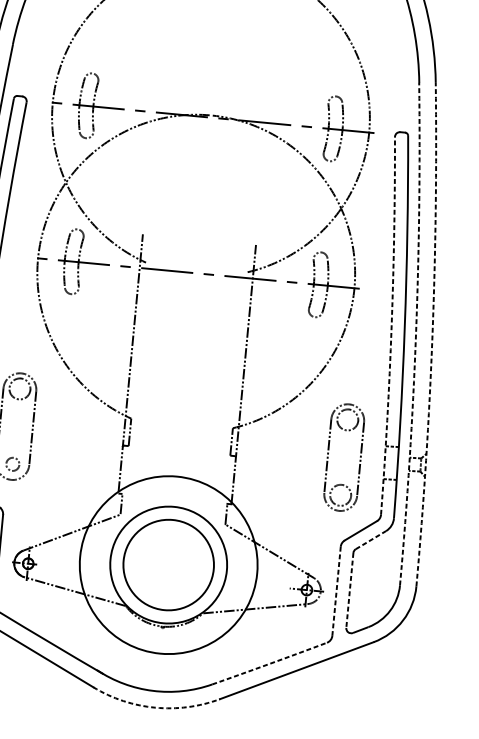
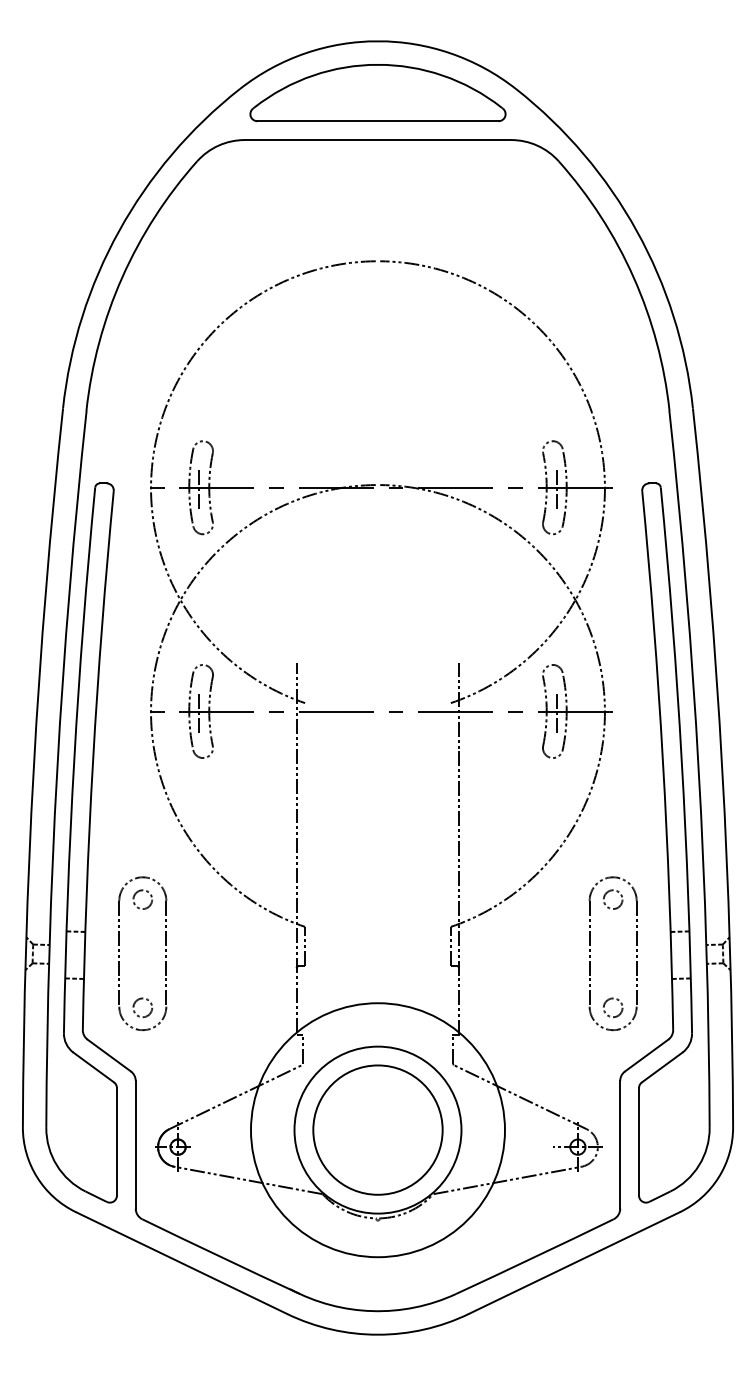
line: (86, 106) -> (199, 489), added
line: (335, 130) -> (556, 489), added
line: (71, 262) -> (199, 712), added
line: (320, 285) -> (556, 712), added
arc: (391, 326) -> (662, 760), dashed -> solid
arc: (415, 334) -> (698, 768), dashed -> solid
arc: (432, 335) -> (722, 767), dashed -> solid
circle: (19, 388) -> (142, 899), size x0.62
circle: (347, 419) -> (612, 899), size x0.62
circle: (340, 495) -> (612, 1007), size x0.62
line: (371, 540) -> (662, 1067), dashed -> solid
line: (350, 590) -> (639, 1141), dashed -> solid
line: (336, 591) -> (620, 1144), dashed -> solid
arc: (269, 664) -> (534, 1257), dashed -> solid
arc: (154, 707) -> (377, 1334), dashed -> solid

